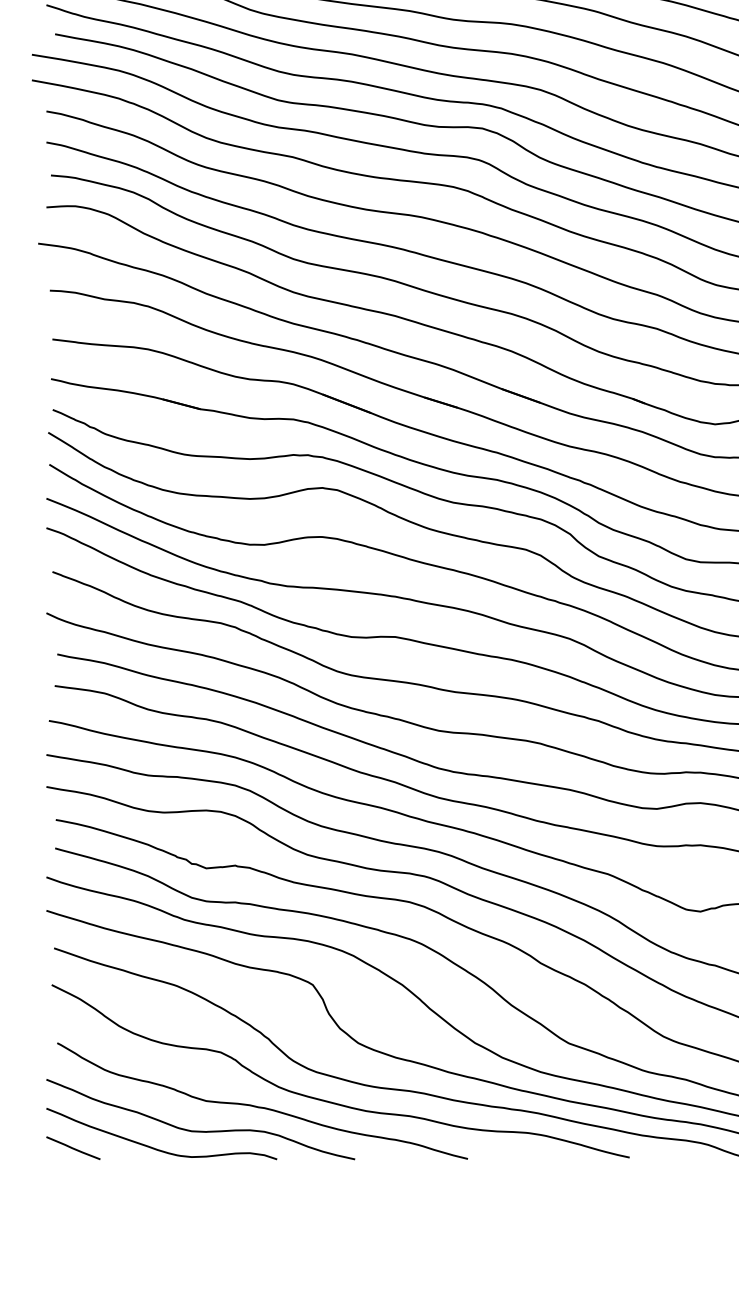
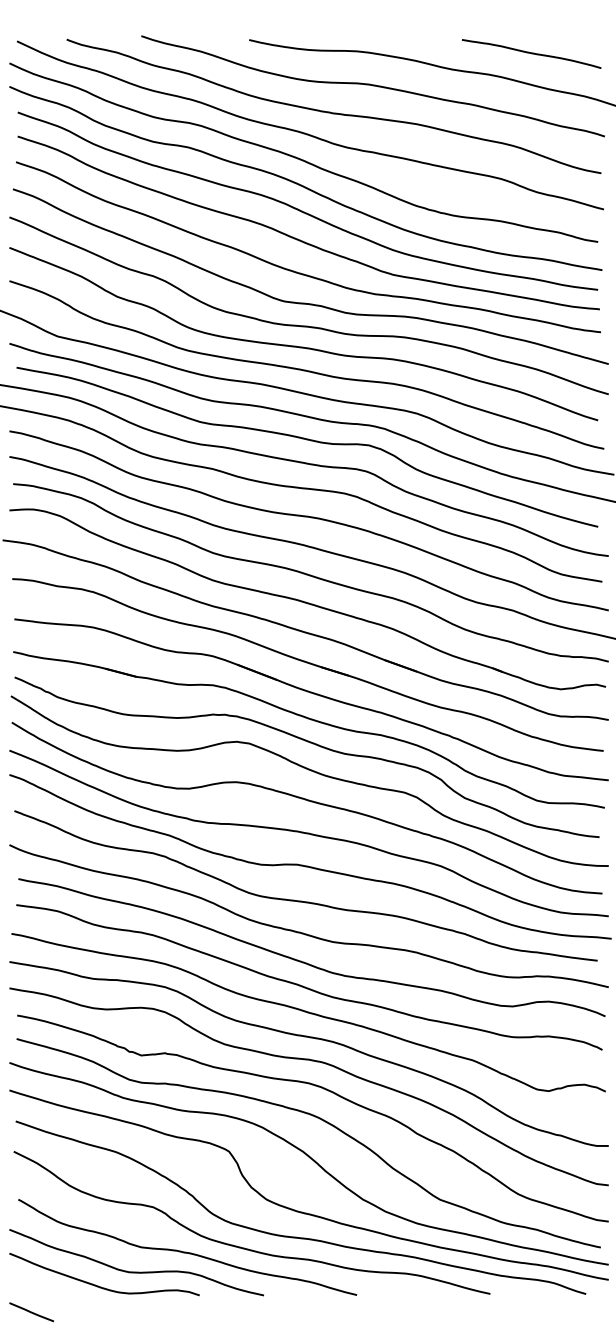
line: (73, 1148) -> (31, 1312), moved

